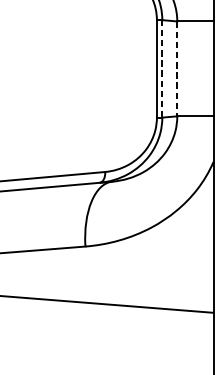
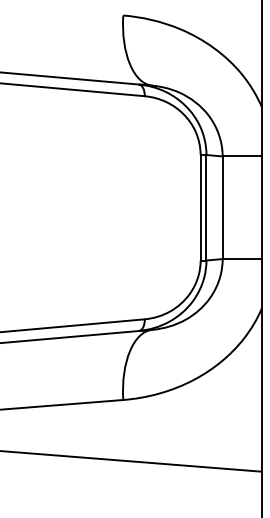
line: (162, 68) -> (206, 207), dashed -> solid
line: (177, 69) -> (222, 208), dashed -> solid

